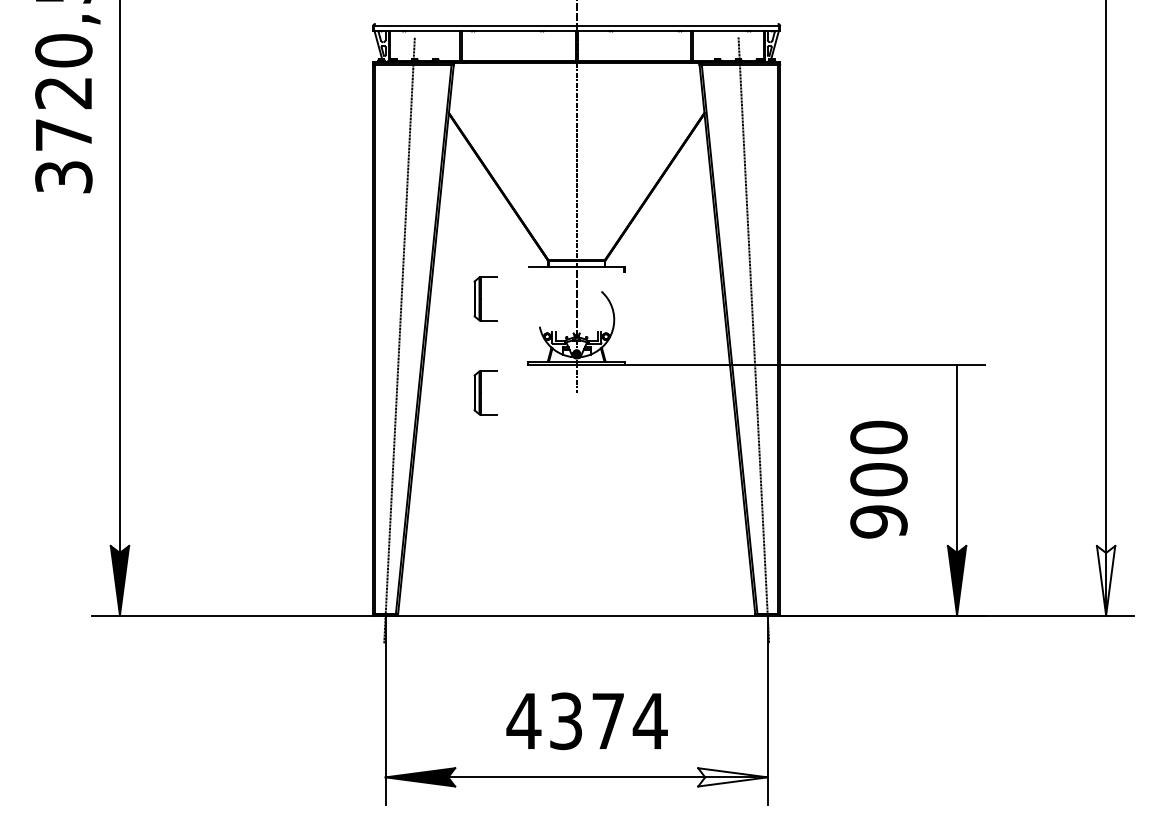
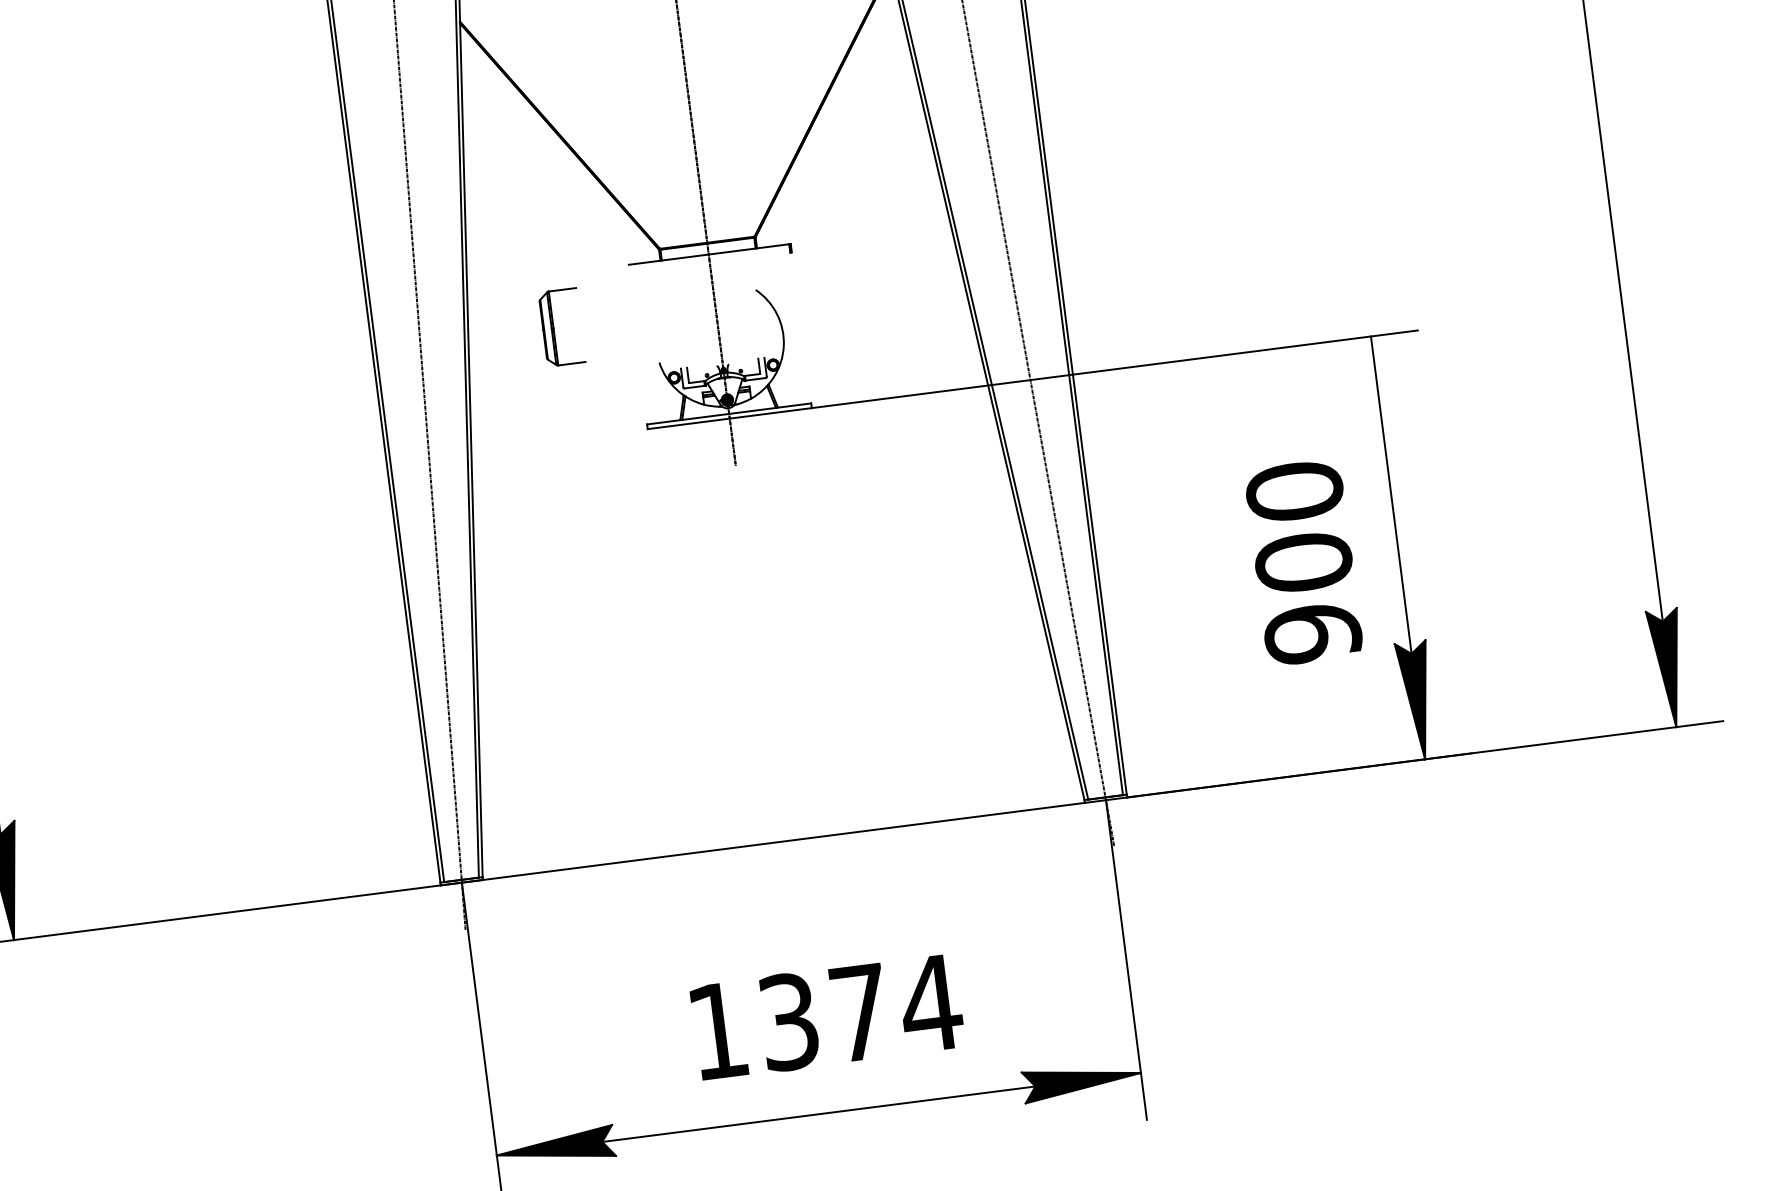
part: (485, 392) -> (582, 485), removed
text: (878, 479) -> (1302, 562), moved
fill: (1105, 580) -> (1667, 668), added
text: (523, 720) -> (716, 1029), 4374 -> 1374
fill: (732, 777) -> (1081, 1080), added

